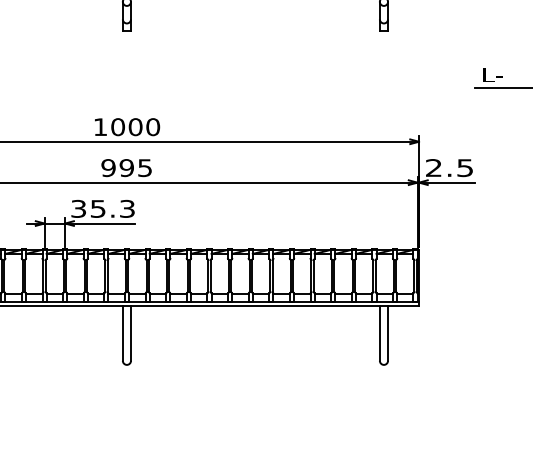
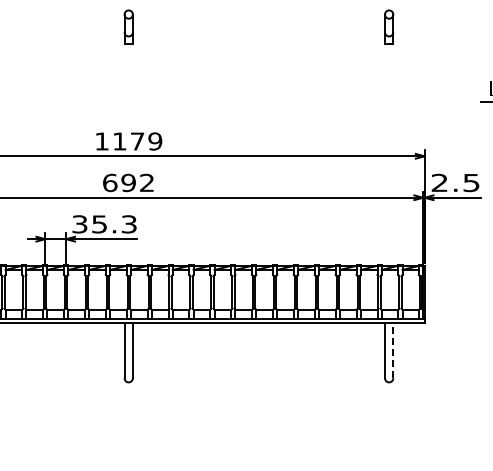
text: (135, 127) -> (137, 141), 1000 -> 1179
text: (126, 168) -> (128, 183), 995 -> 692
line: (388, 332) -> (393, 349), solid -> dashed

